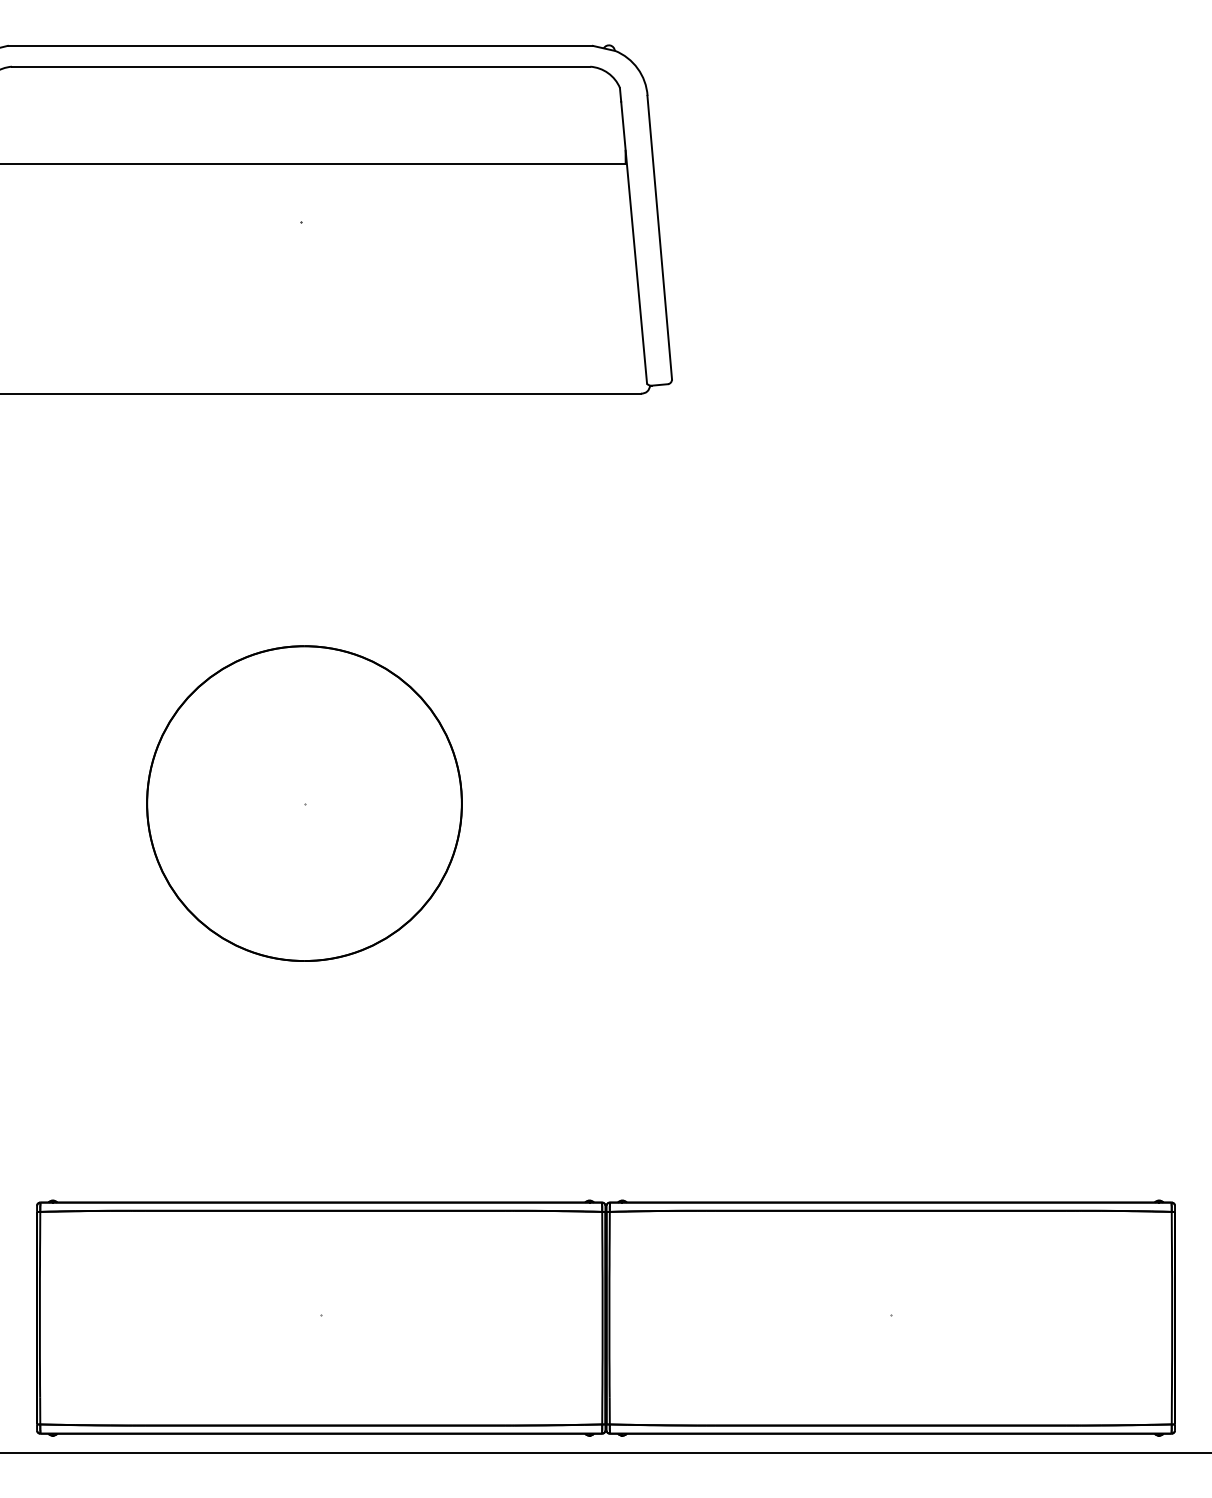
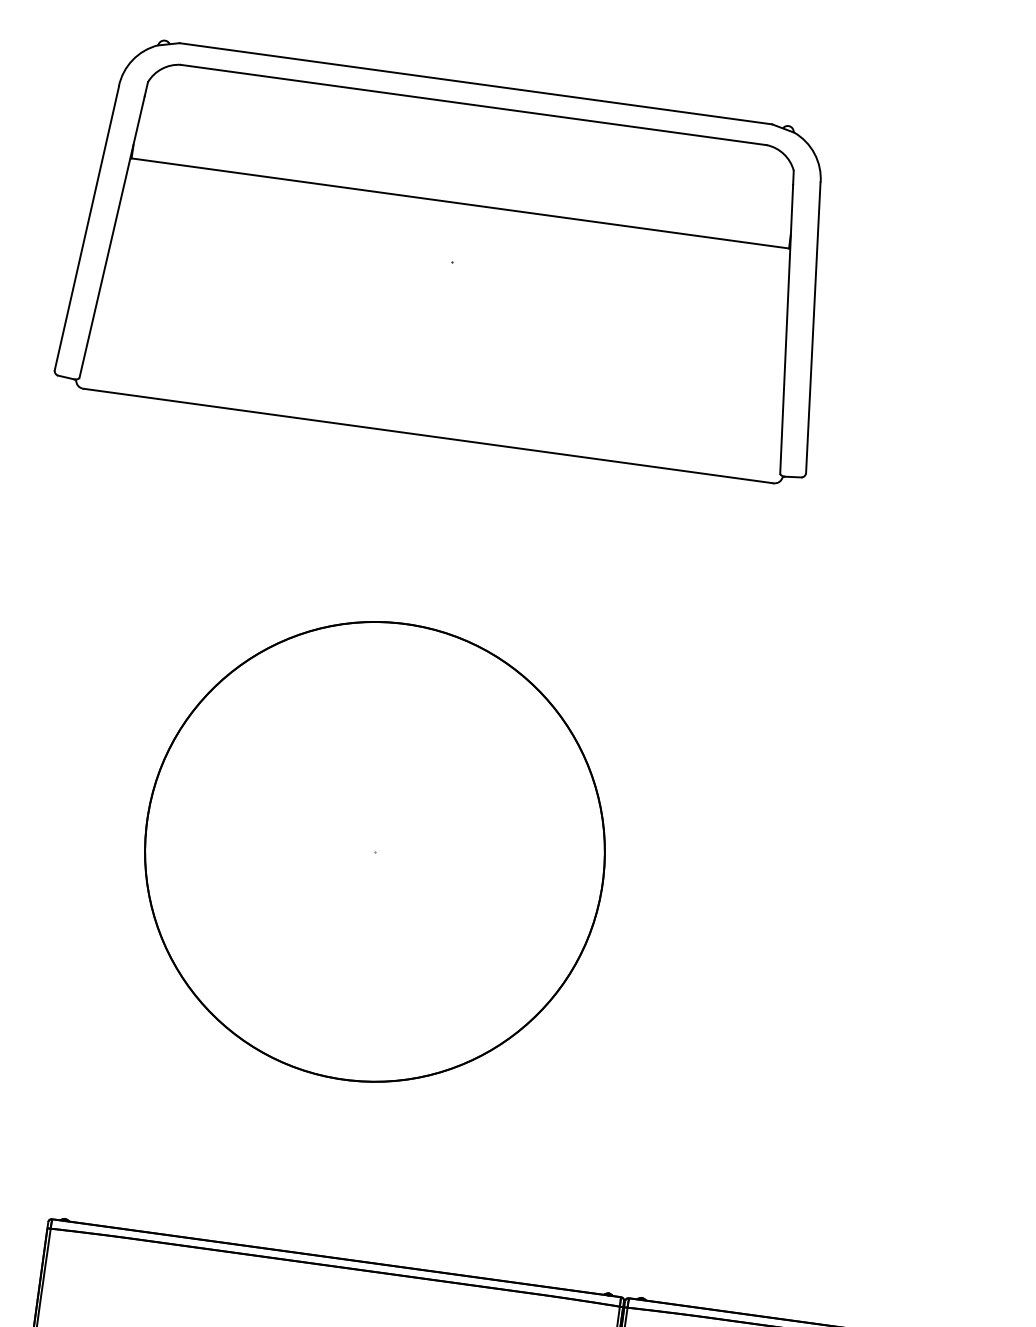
part: (304, 803) -> (374, 851), size x1.43

